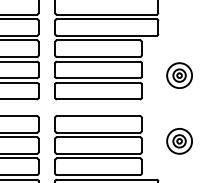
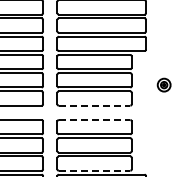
part: (178, 74) -> (163, 84), size x0.6
line: (98, 99) -> (94, 105), solid -> dashed
line: (98, 116) -> (94, 120), solid -> dashed
part: (178, 141) -> (163, 141), removed
line: (98, 174) -> (94, 170), solid -> dashed

